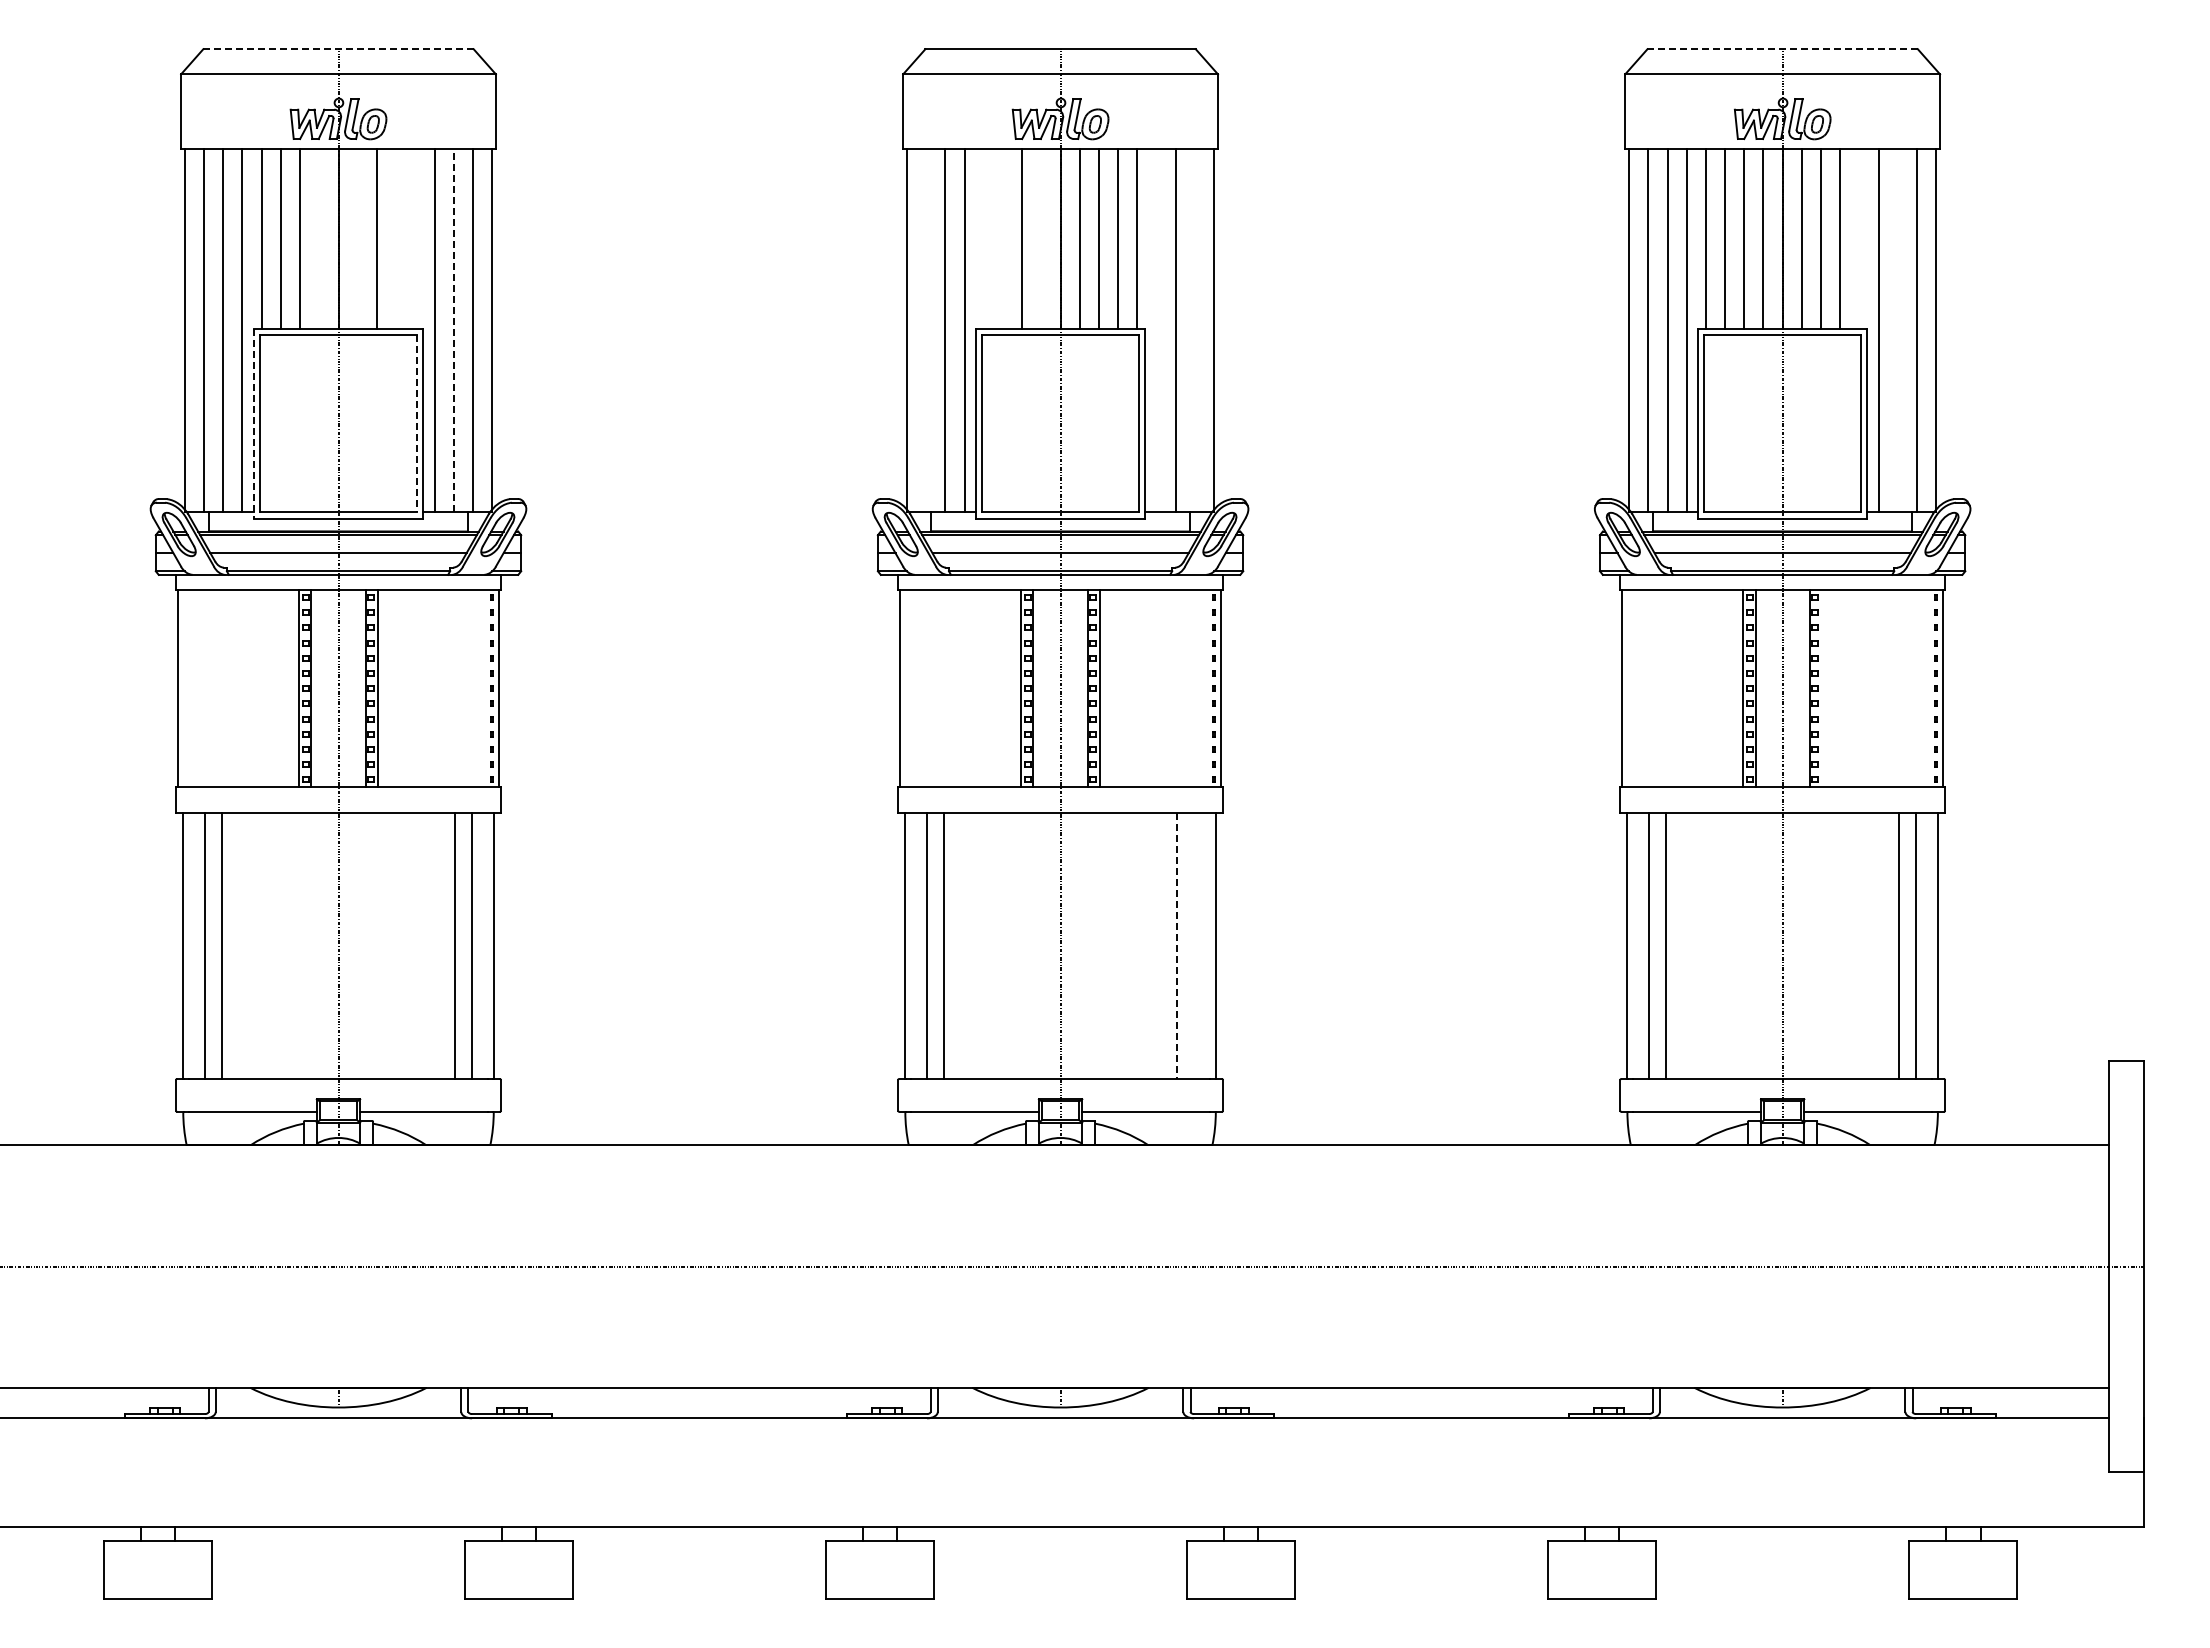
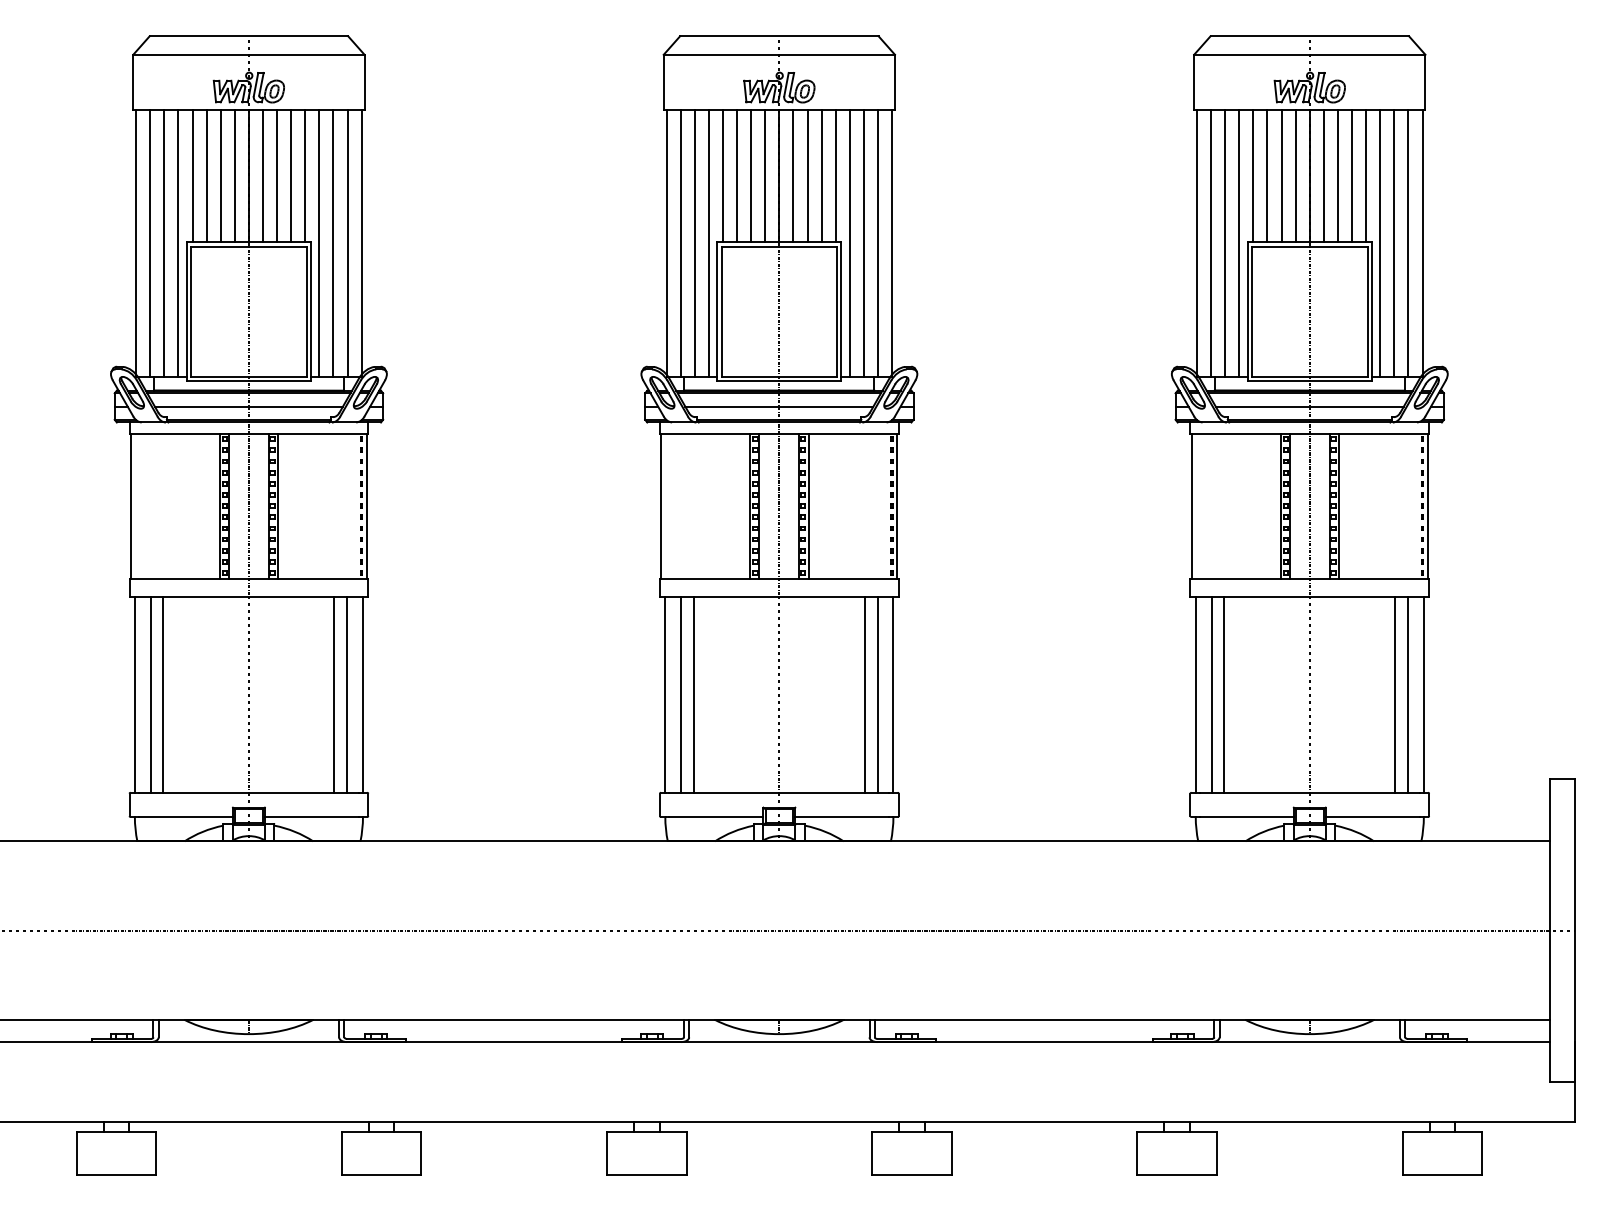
line: (338, 49) -> (248, 36), dashed -> solid
line: (1782, 49) -> (1309, 36), dashed -> solid
line: (319, 239) -> (234, 176), added
line: (357, 239) -> (262, 176), added
line: (396, 239) -> (291, 176), added
line: (415, 239) -> (305, 176), added
line: (983, 239) -> (722, 176), added
line: (1002, 239) -> (736, 176), added
line: (1041, 239) -> (765, 176), added
line: (1859, 239) -> (1366, 176), added
line: (453, 330) -> (333, 242), dashed -> solid
line: (926, 330) -> (680, 242), added
line: (1156, 330) -> (849, 242), added
line: (1194, 330) -> (877, 242), added
line: (1897, 330) -> (1394, 242), added
line: (254, 423) -> (187, 311), dashed -> solid
line: (417, 423) -> (306, 311), dashed -> solid
line: (1822, 688) -> (1339, 505), added
line: (1194, 945) -> (877, 694), added
line: (1176, 946) -> (864, 695), dashed -> solid

